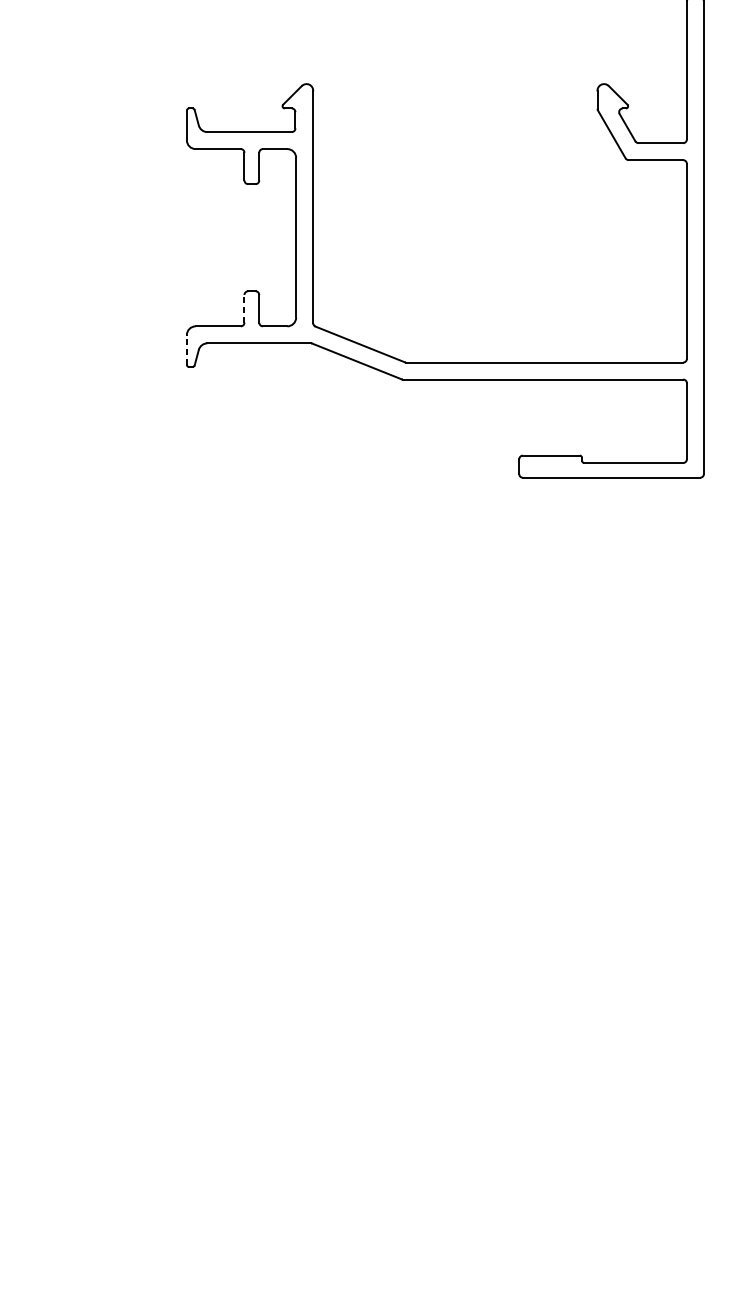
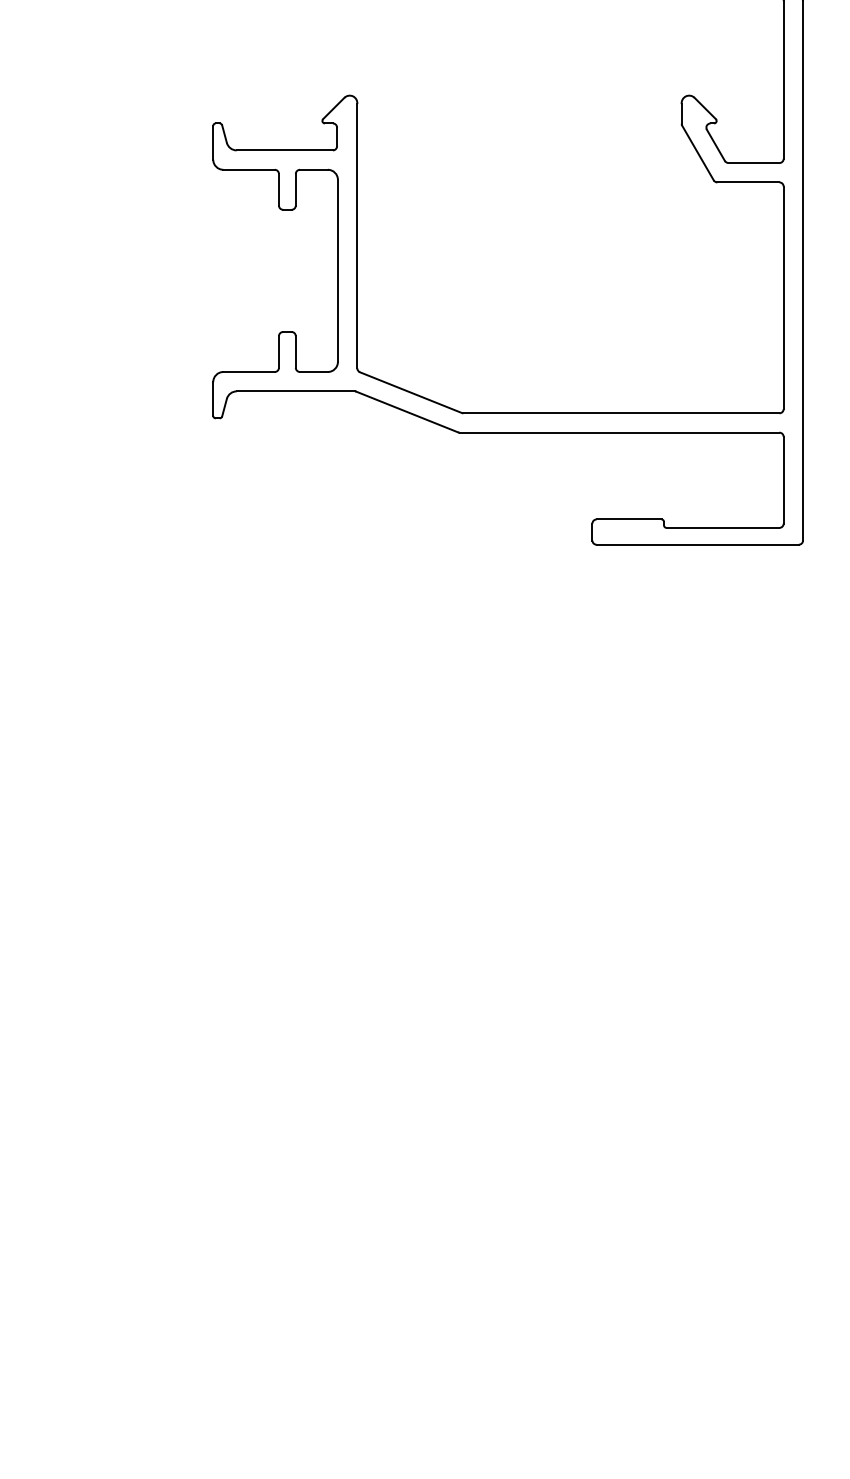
line: (244, 309) -> (278, 352), dashed -> solid
line: (187, 349) -> (213, 398), dashed -> solid

